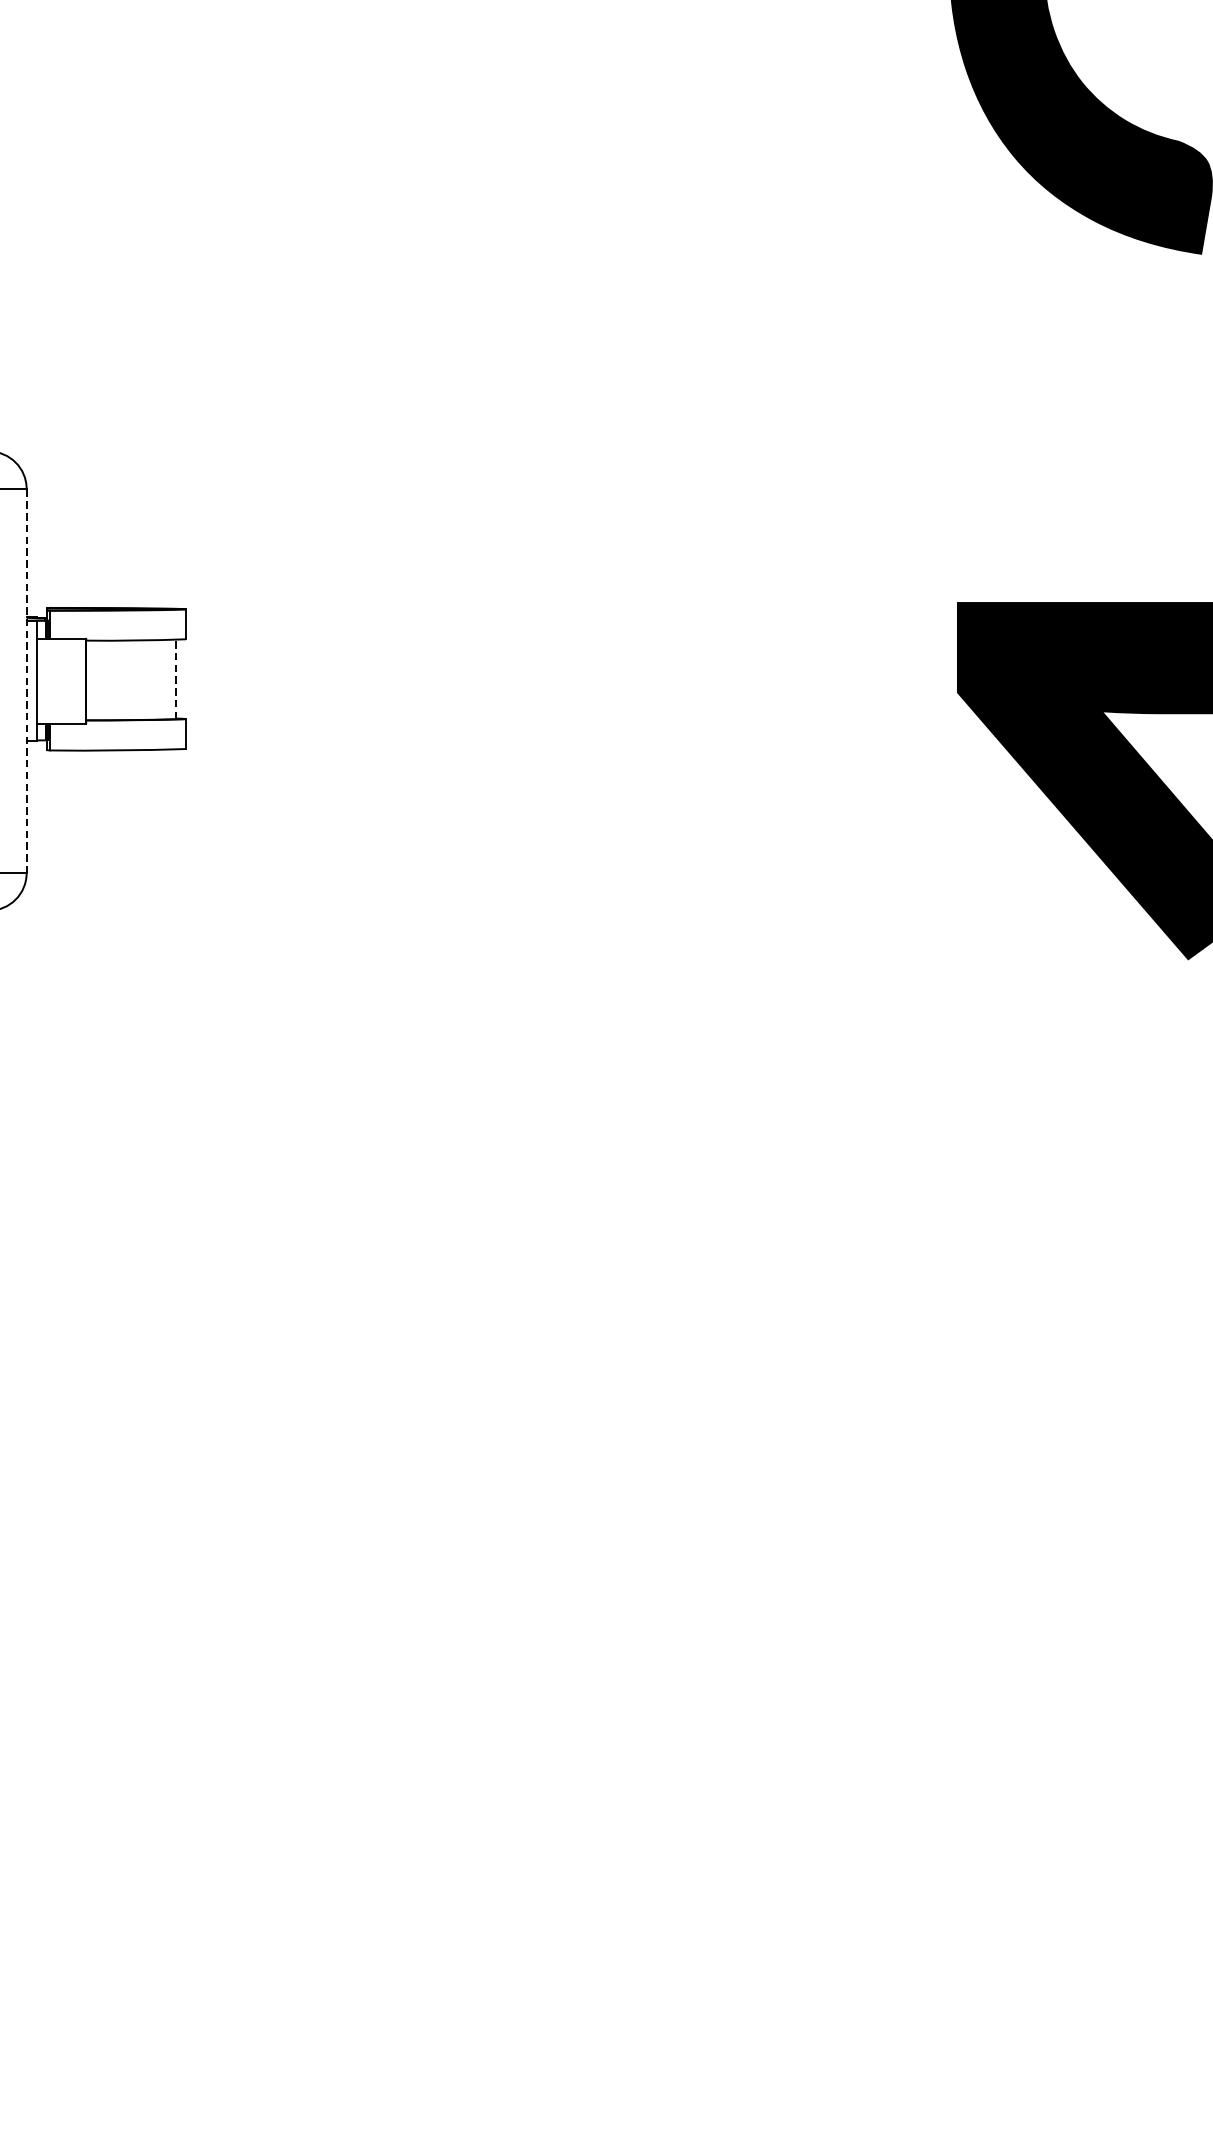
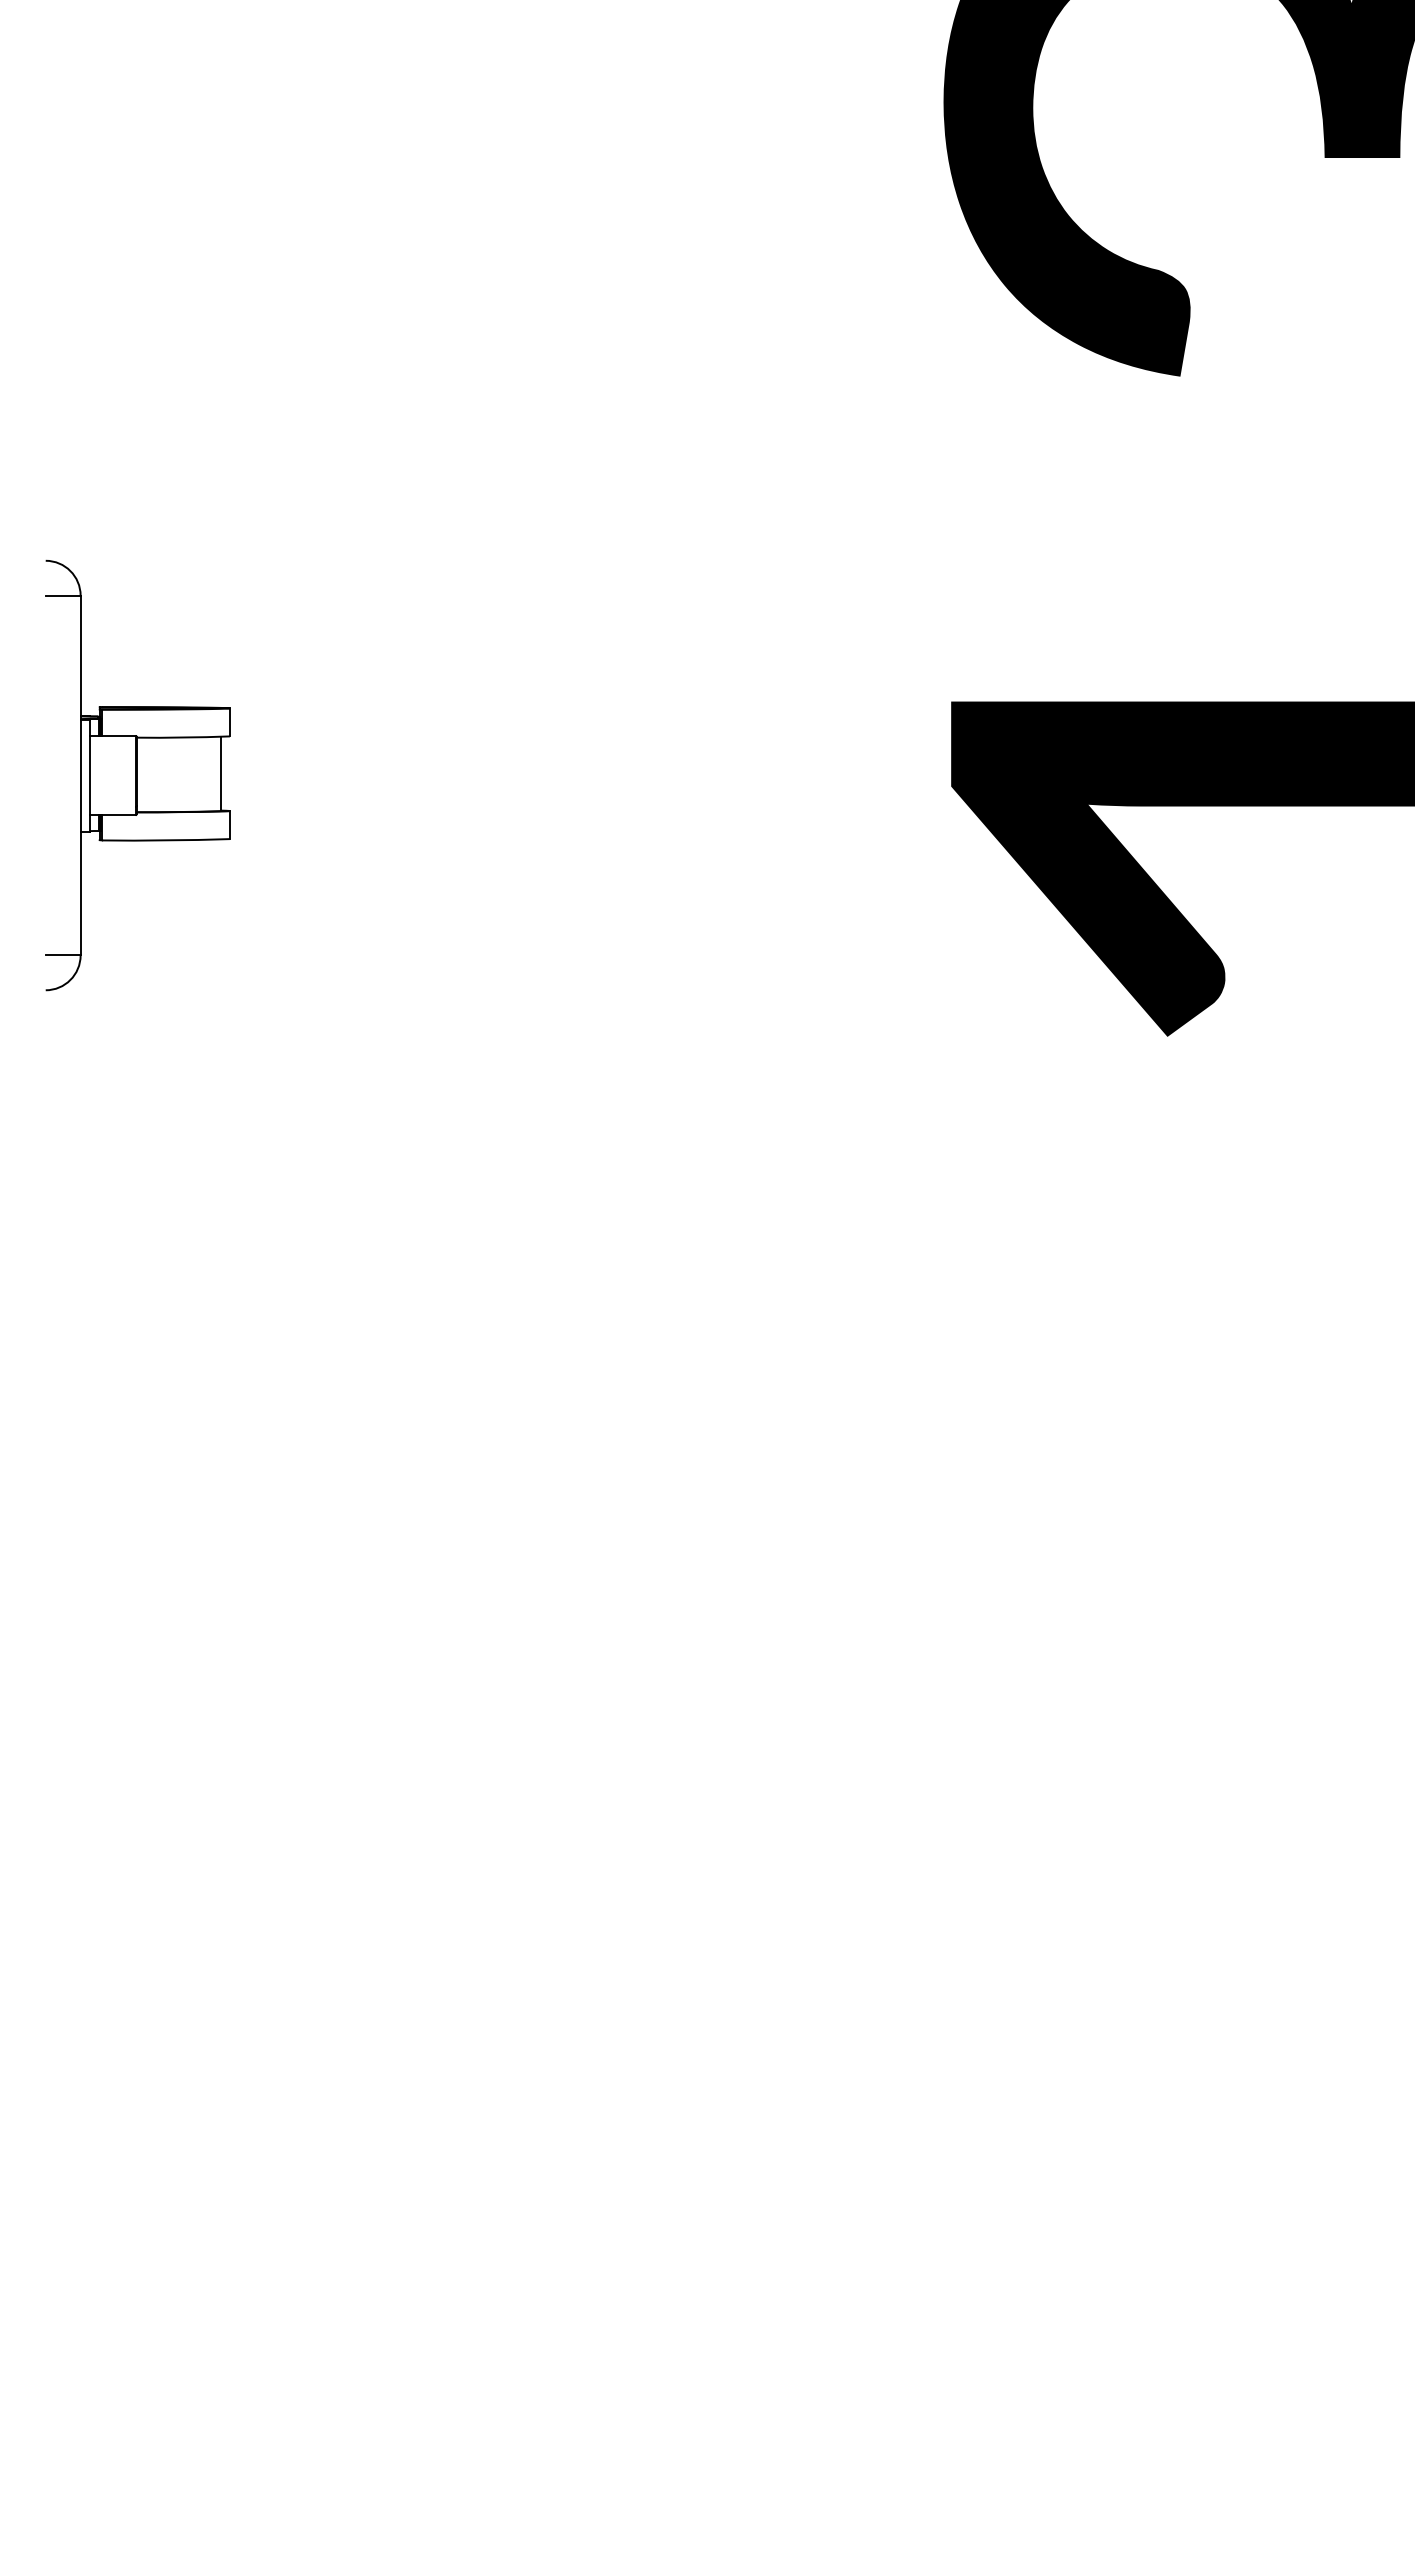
line: (176, 678) -> (220, 773), dashed -> solid
line: (26, 681) -> (80, 775), dashed -> solid

